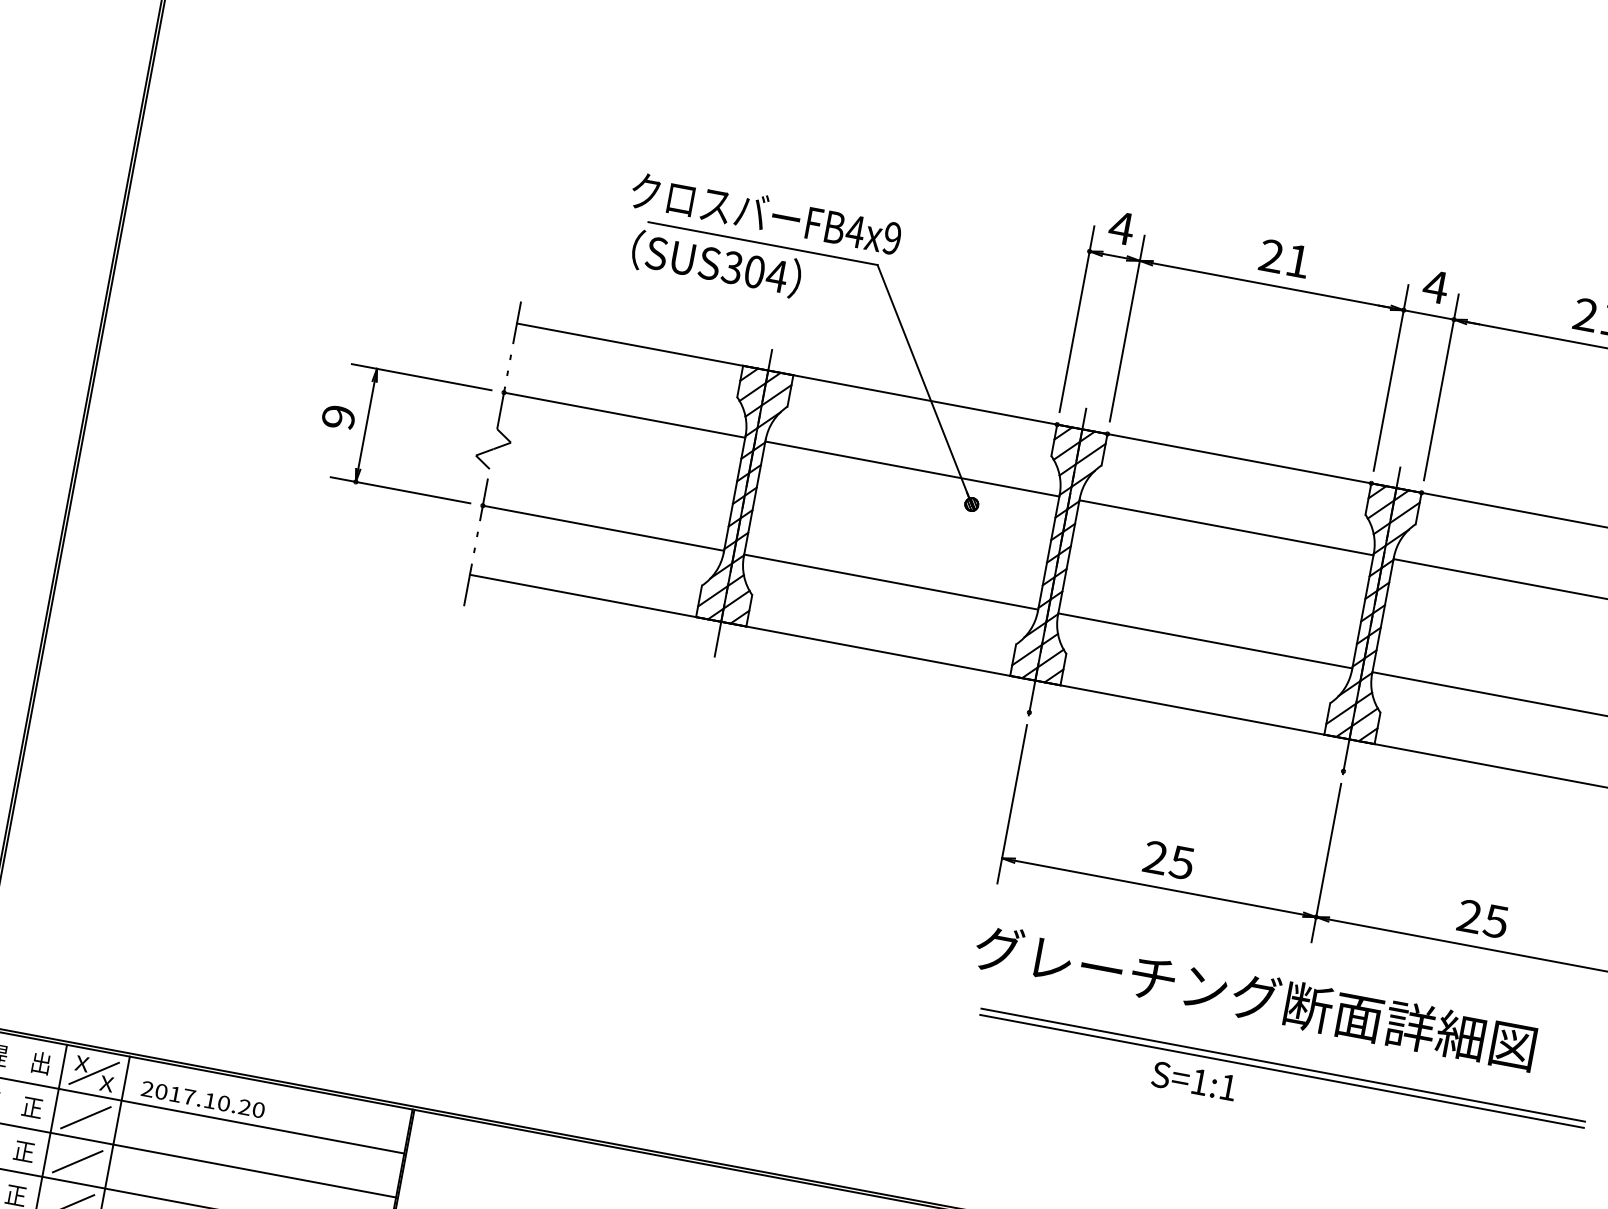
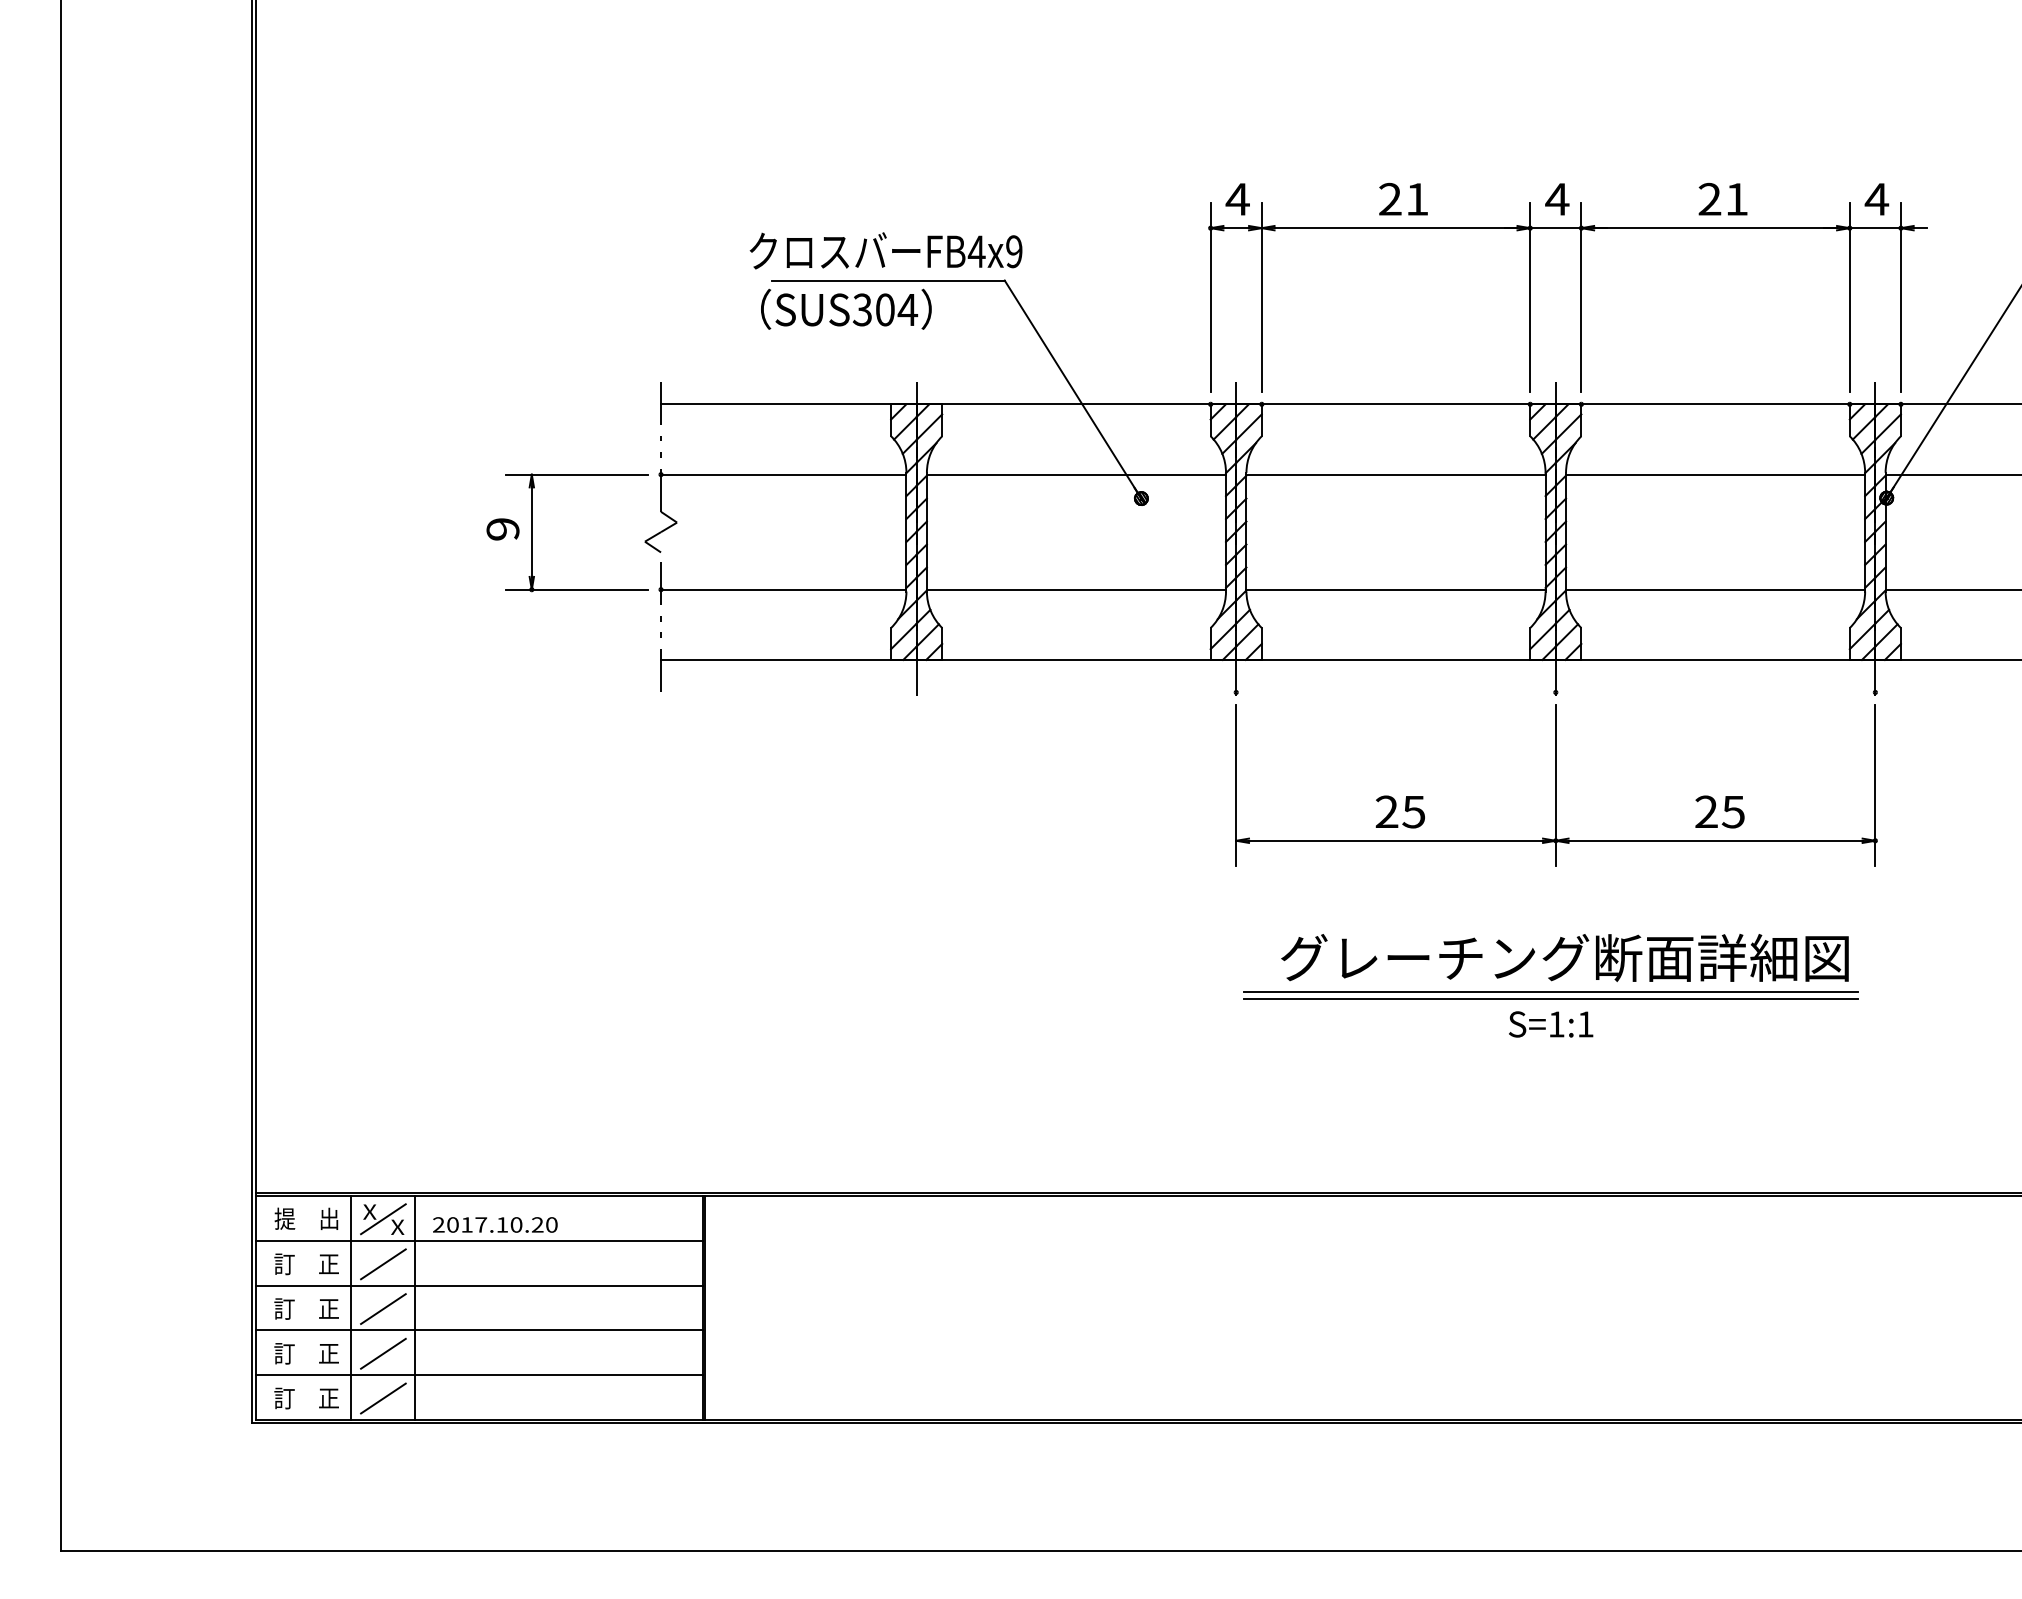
text: (1255, 996) -> (1564, 957), moved
text: (1194, 1081) -> (1551, 1024), moved

